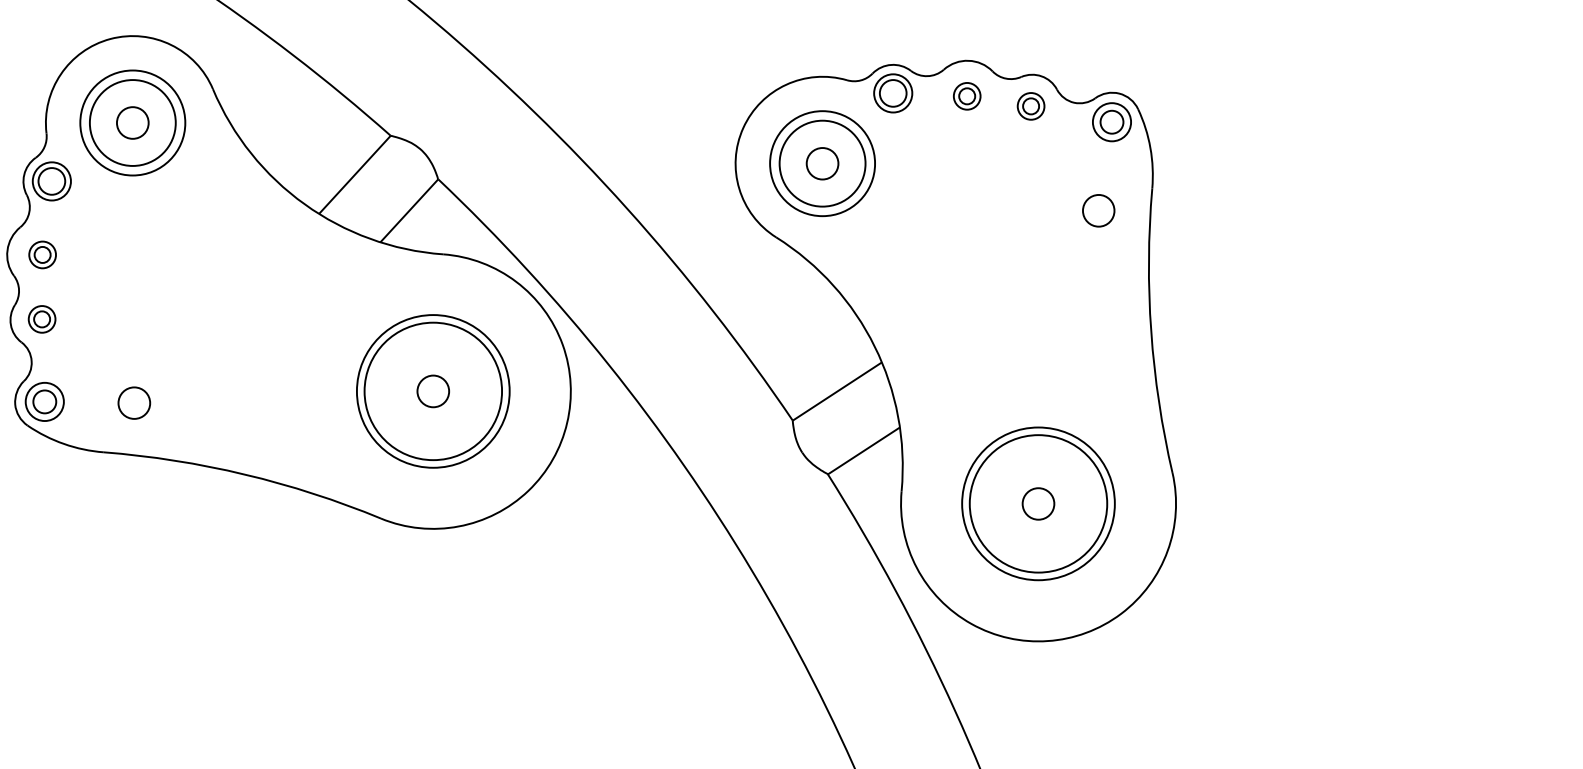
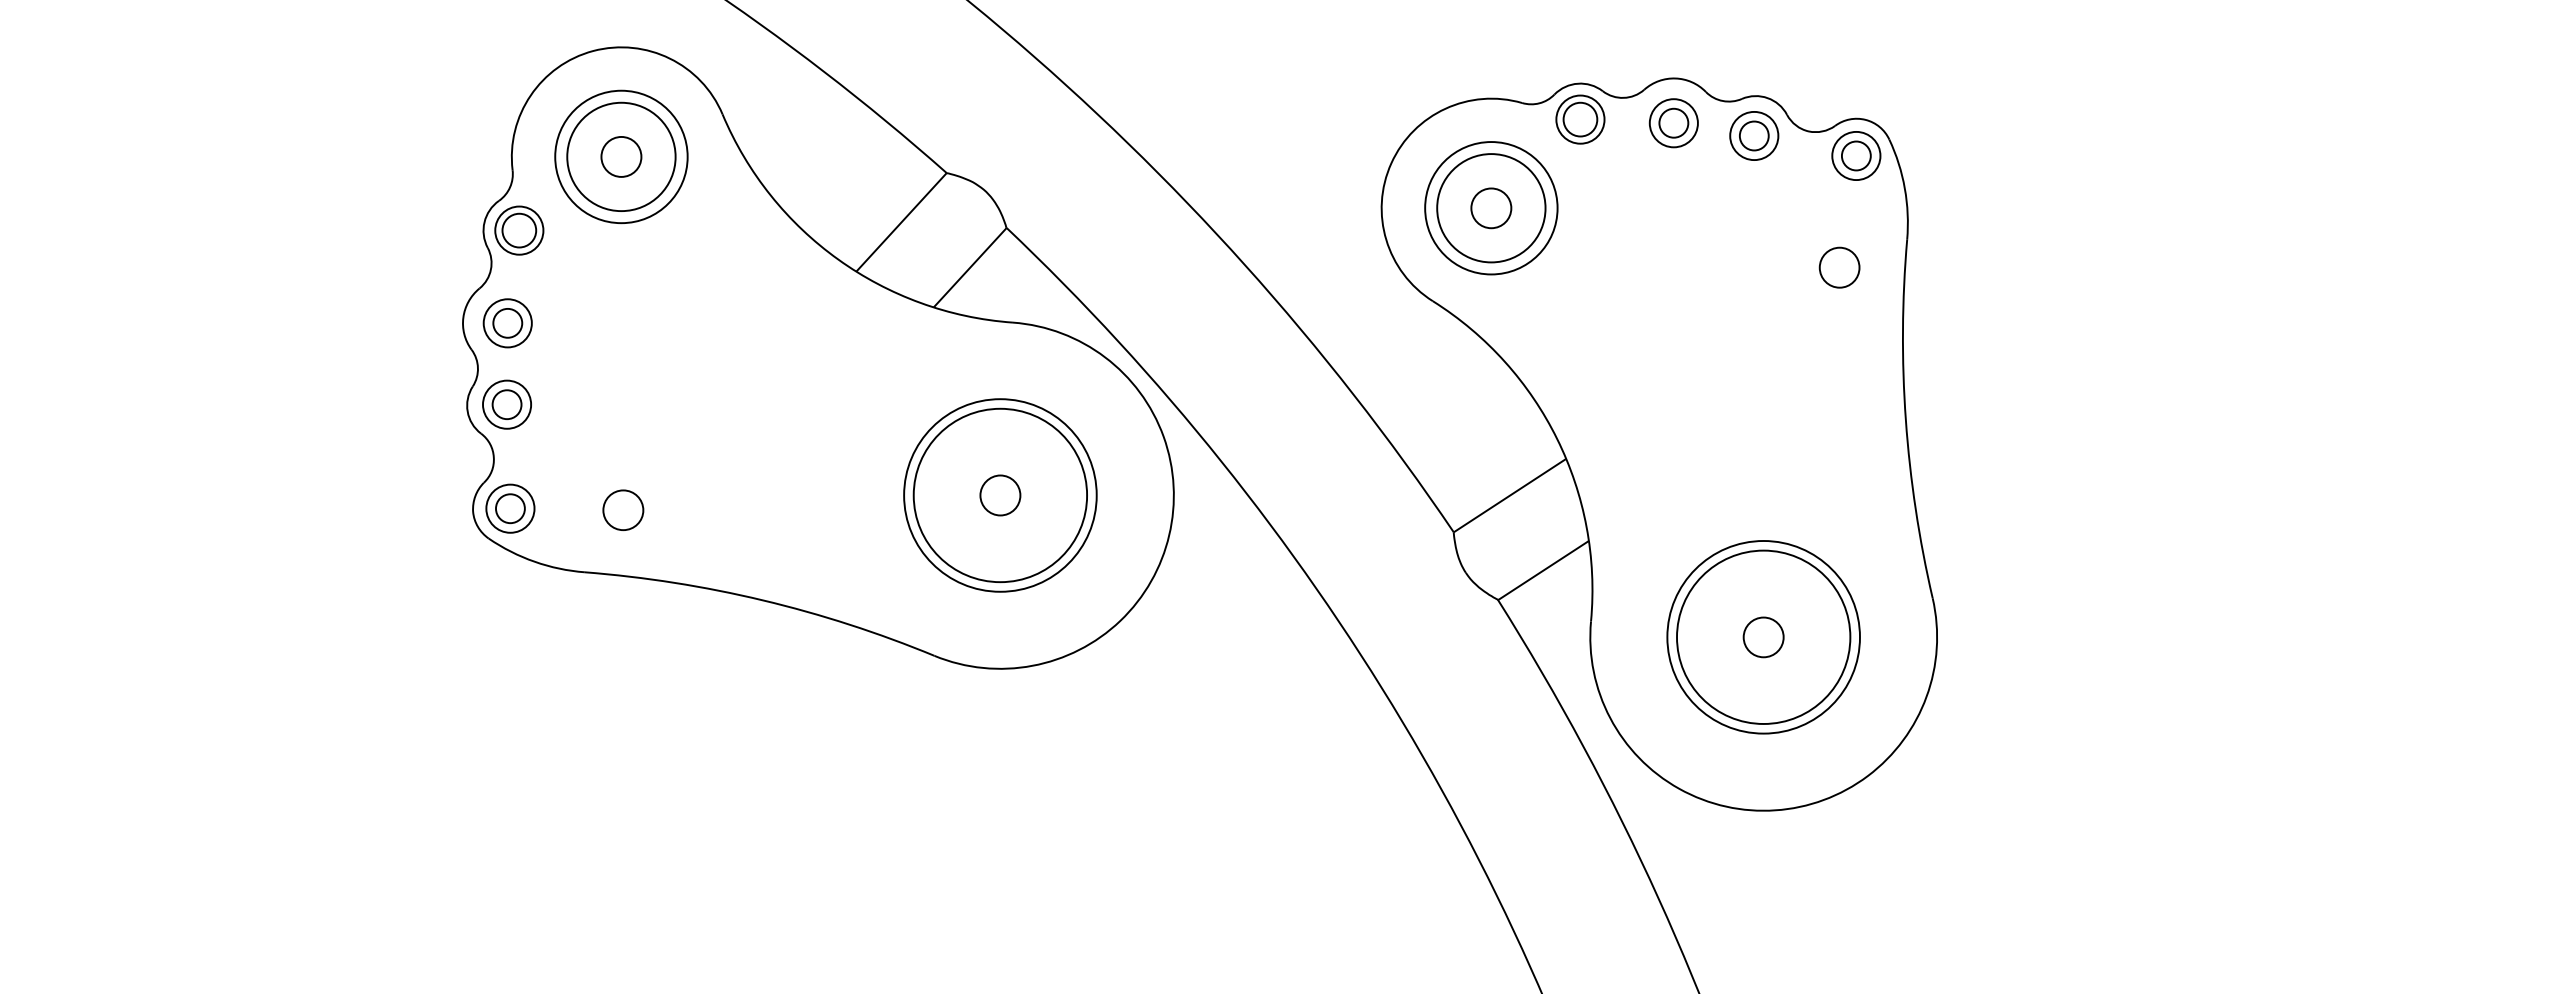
part: (967, 96) -> (1673, 123), size x1.43
part: (1031, 105) -> (1754, 135), size x1.43
part: (42, 255) -> (507, 323), size x1.43
part: (41, 319) -> (506, 404), size x1.43

